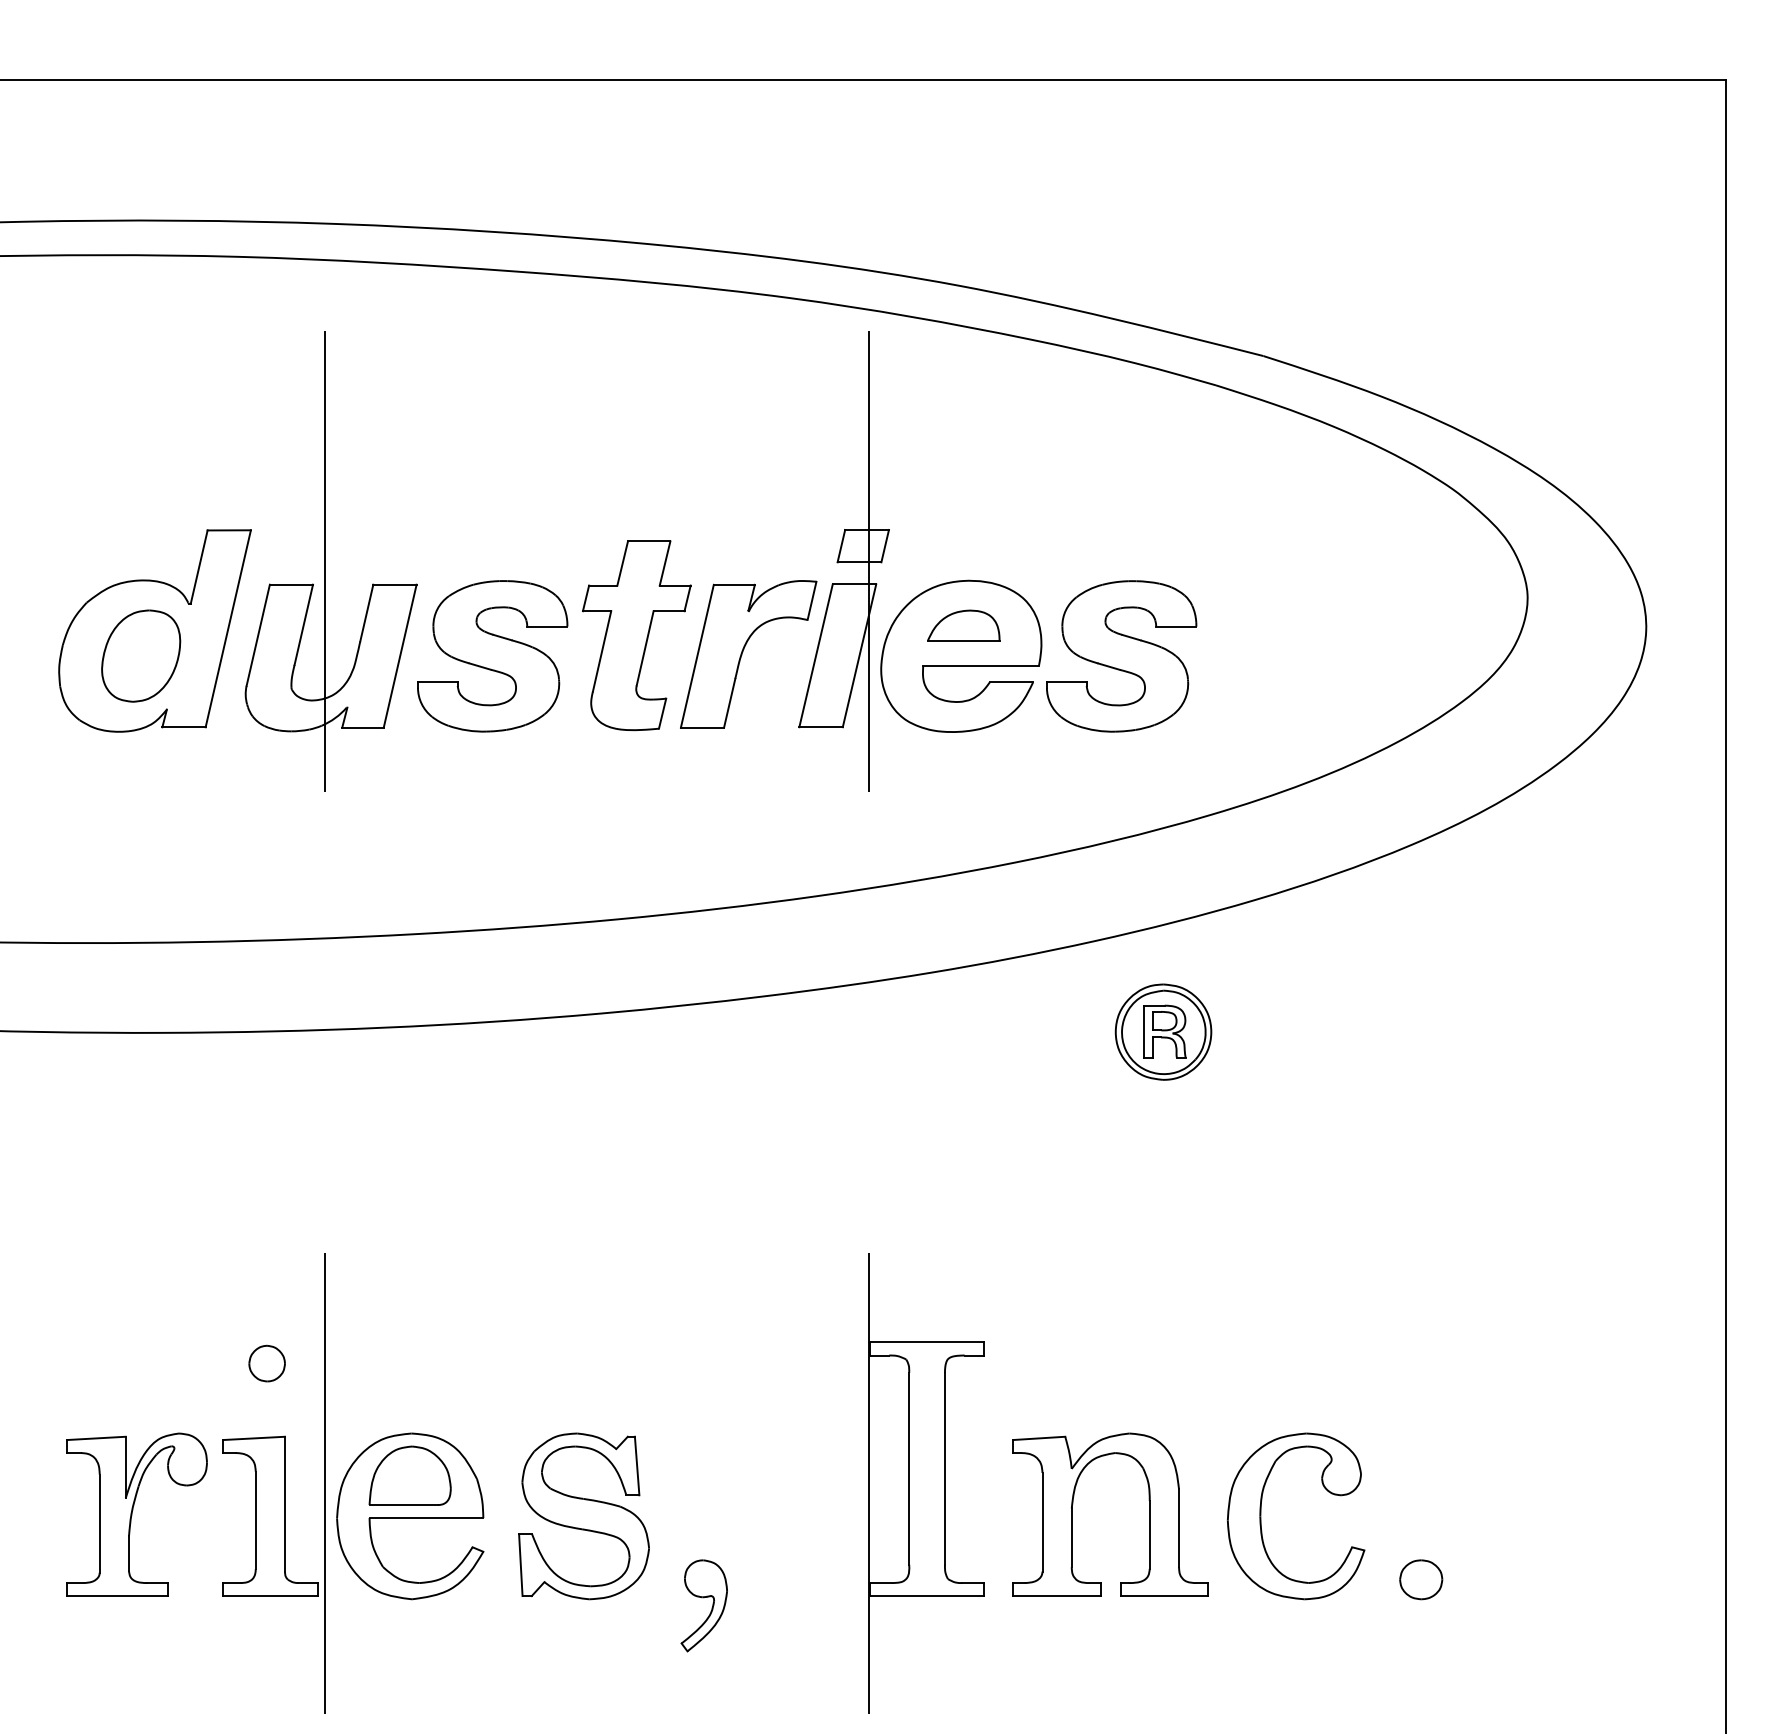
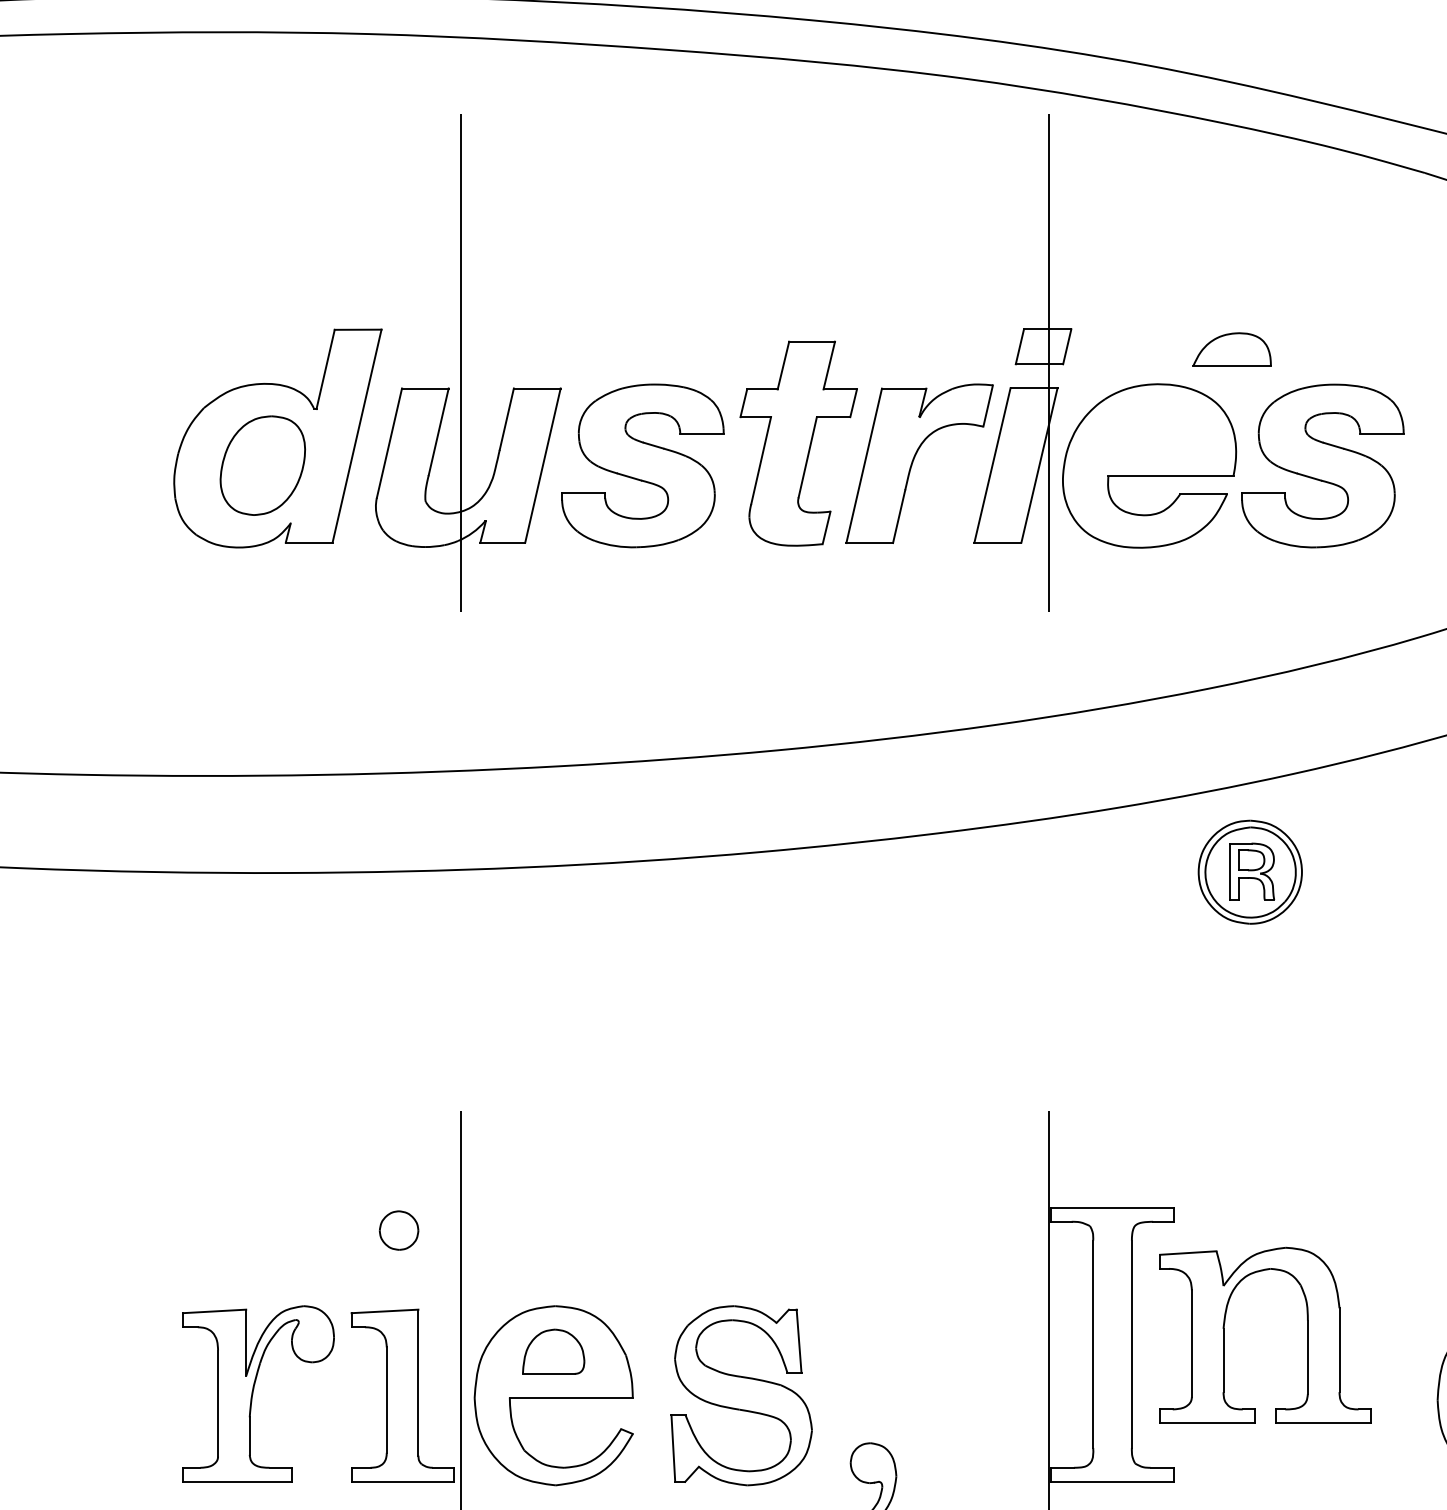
part: (963, 625) -> (1231, 349), moved
part: (1163, 1031) -> (1250, 871), moved
part: (409, 1475) -> (552, 1351), size x0.7
part: (1072, 1514) -> (1224, 1335), moved

